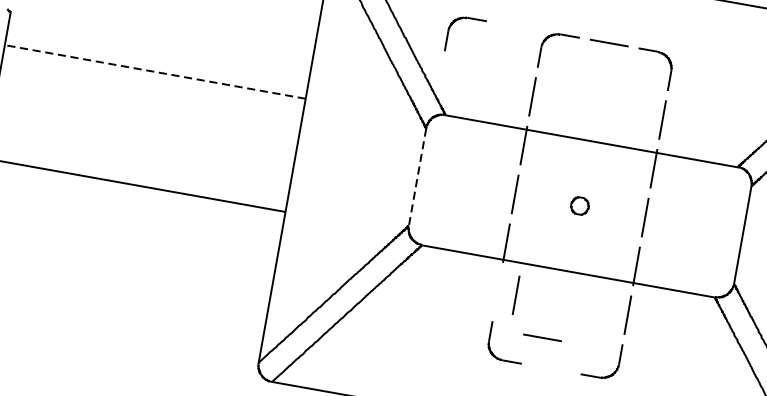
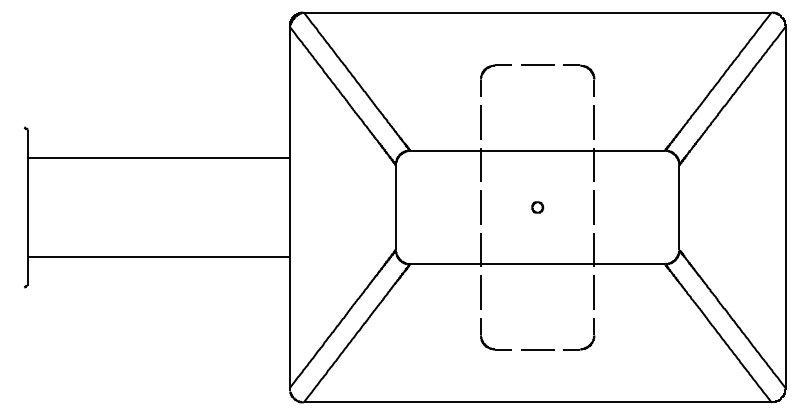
part: (450, 29) -> (401, 77), removed
line: (155, 72) -> (158, 158), dashed -> solid
line: (418, 177) -> (396, 207), dashed -> solid
part: (579, 206) -> (537, 207), size x0.71
line: (515, 295) -> (480, 292), moved
line: (542, 337) -> (537, 349), moved

